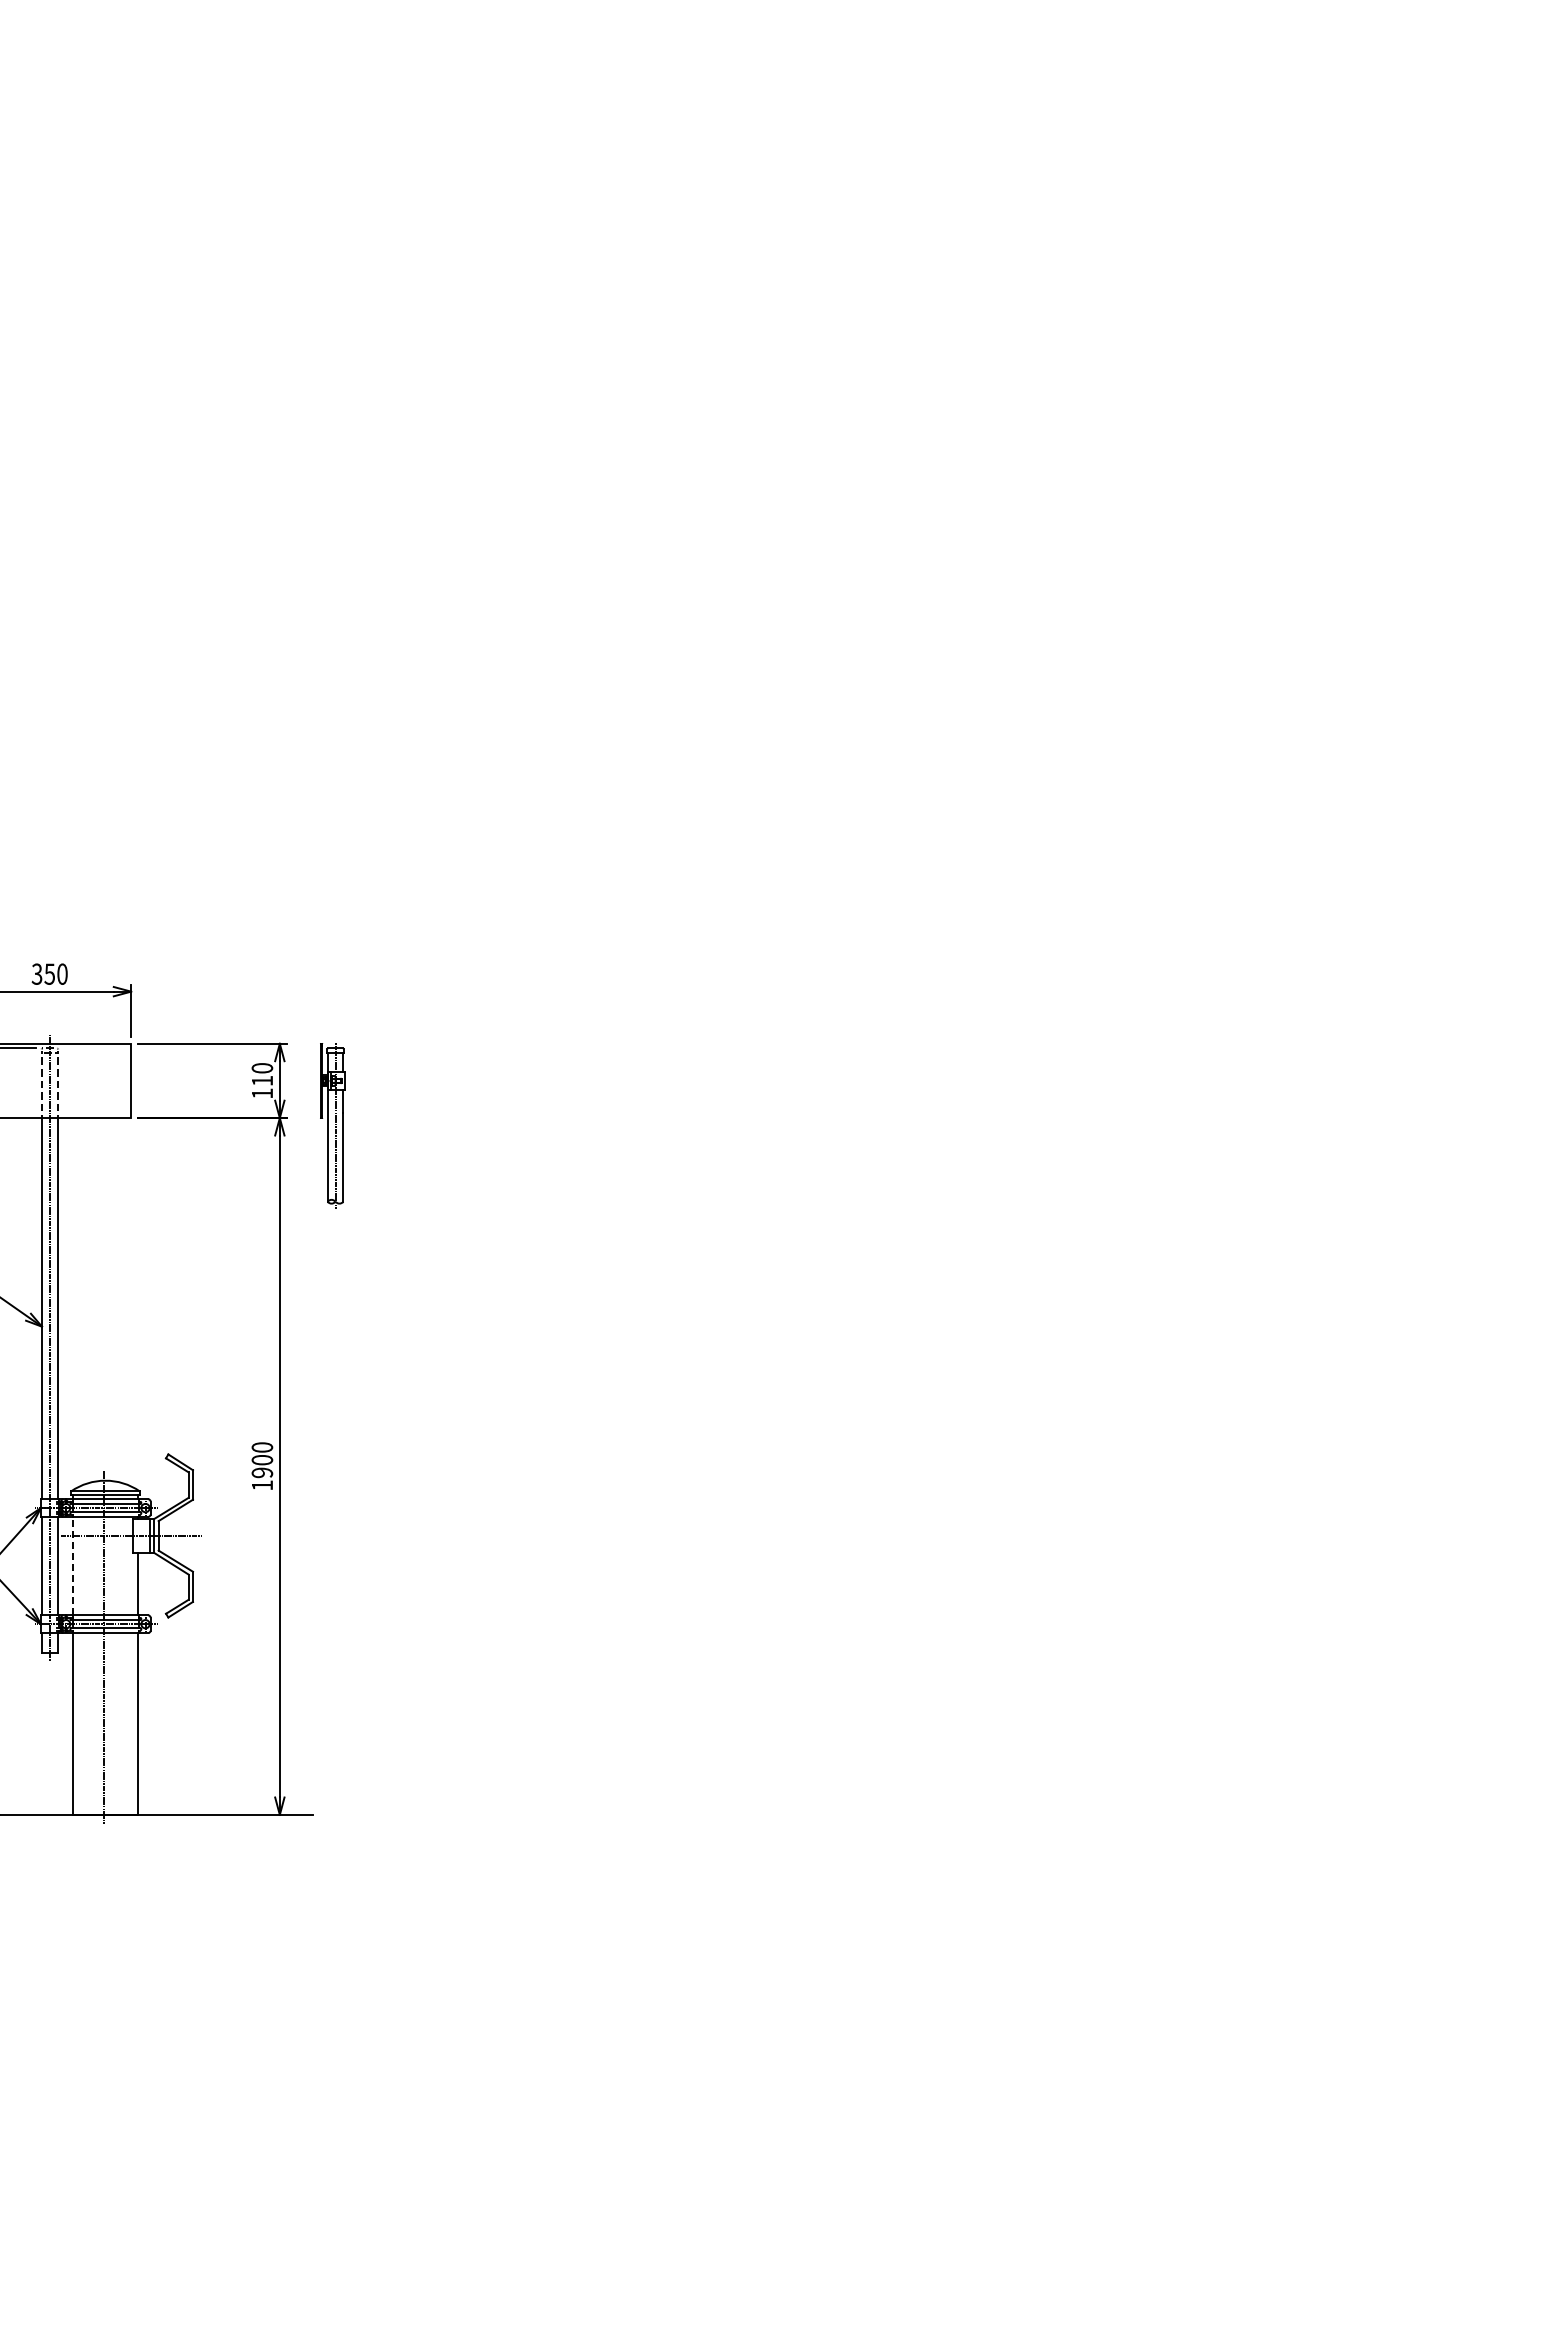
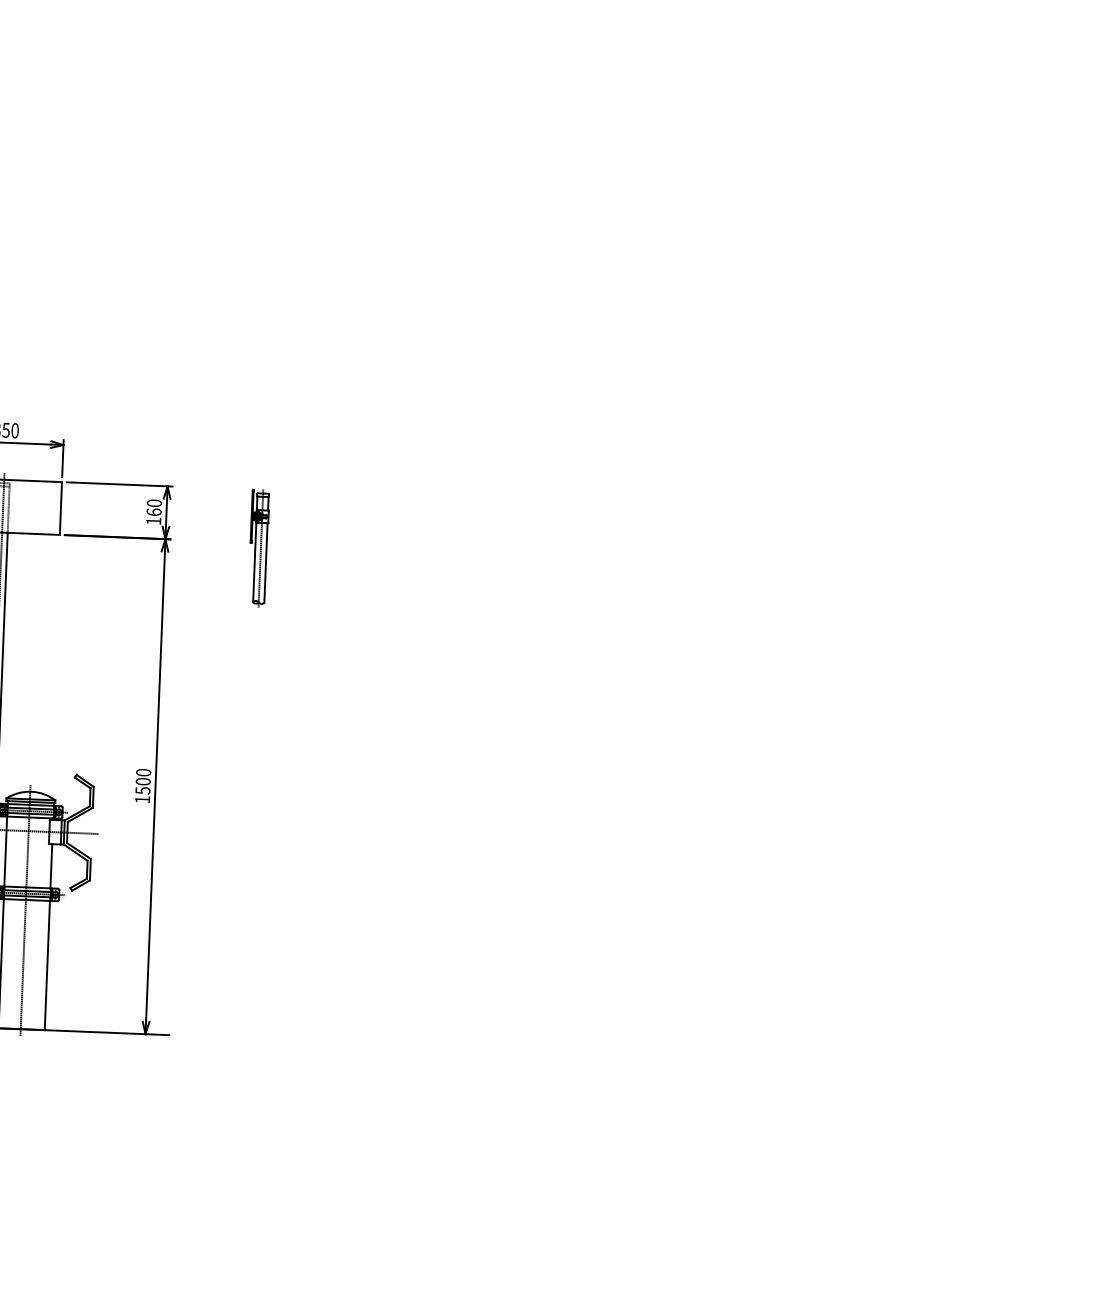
text: (262, 1080) -> (154, 511), 110 -> 160
part: (332, 1125) -> (258, 548), moved
text: (262, 1472) -> (143, 790), 1900 -> 1500
line: (73, 1565) -> (6, 851), dashed -> solid

